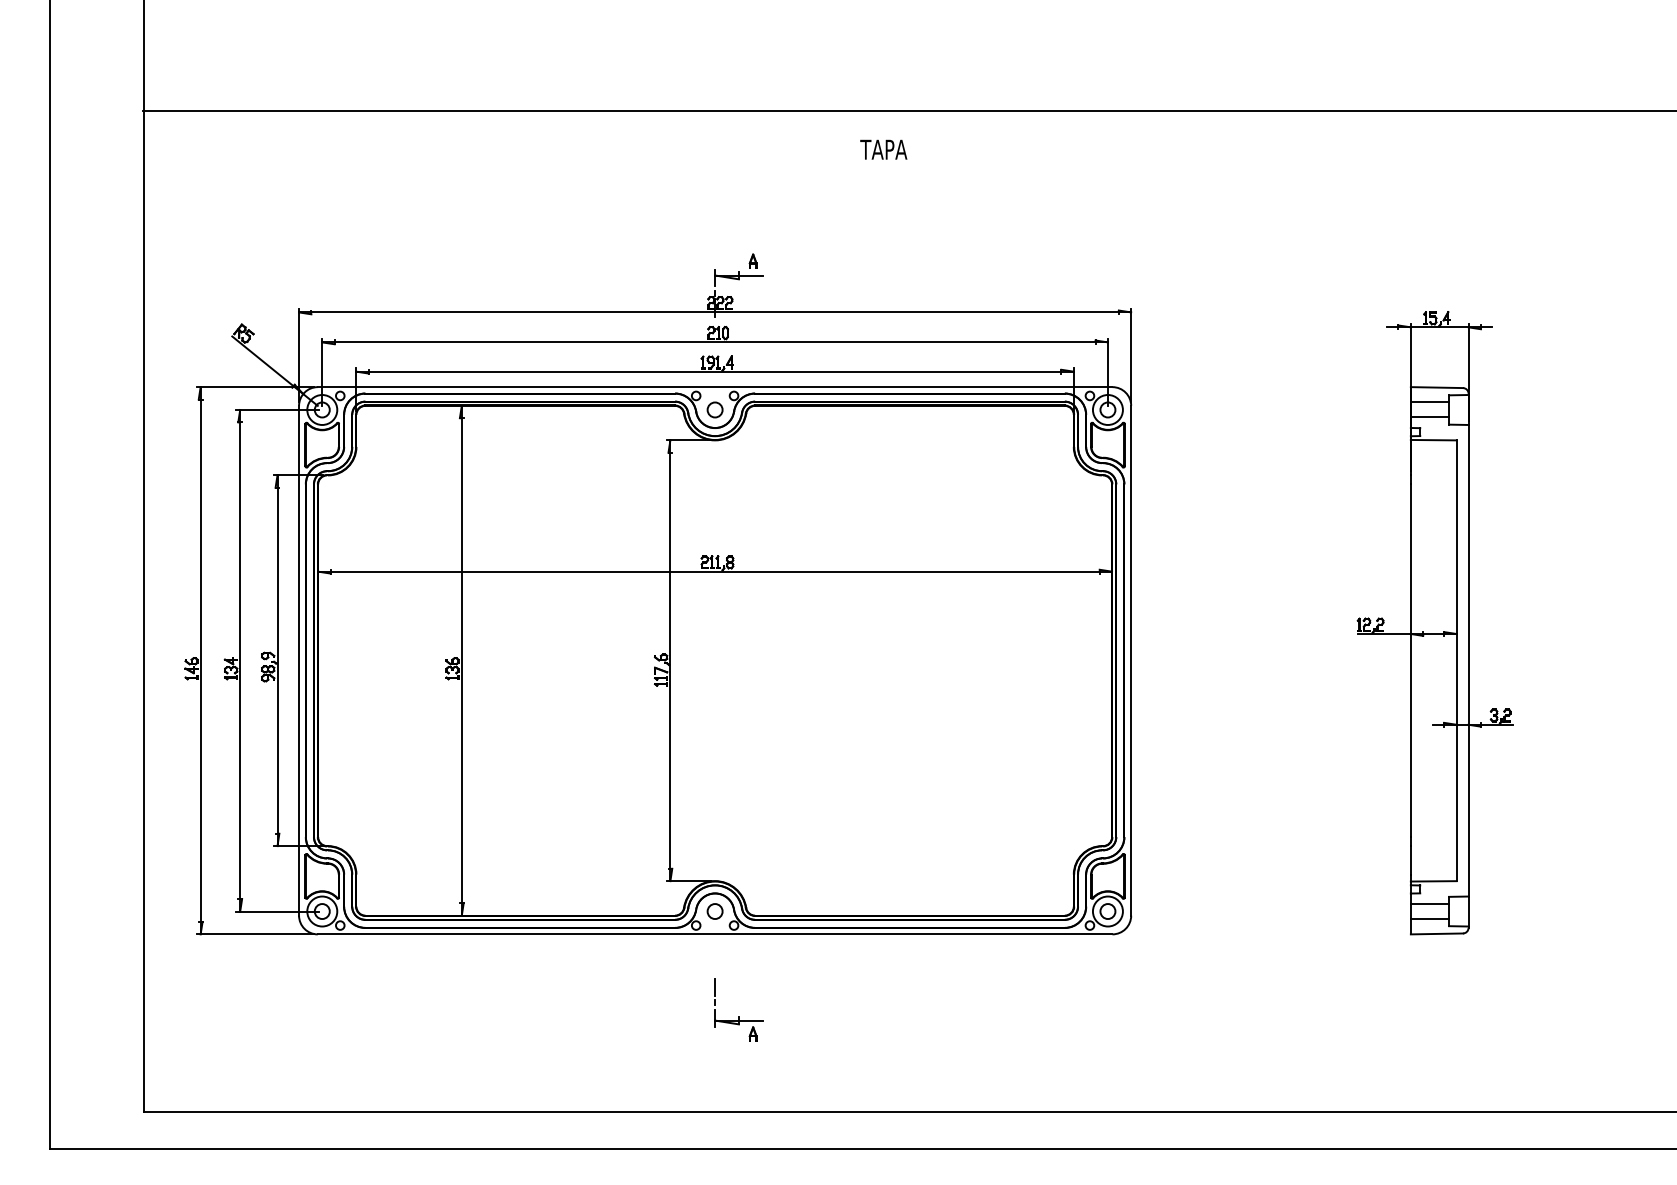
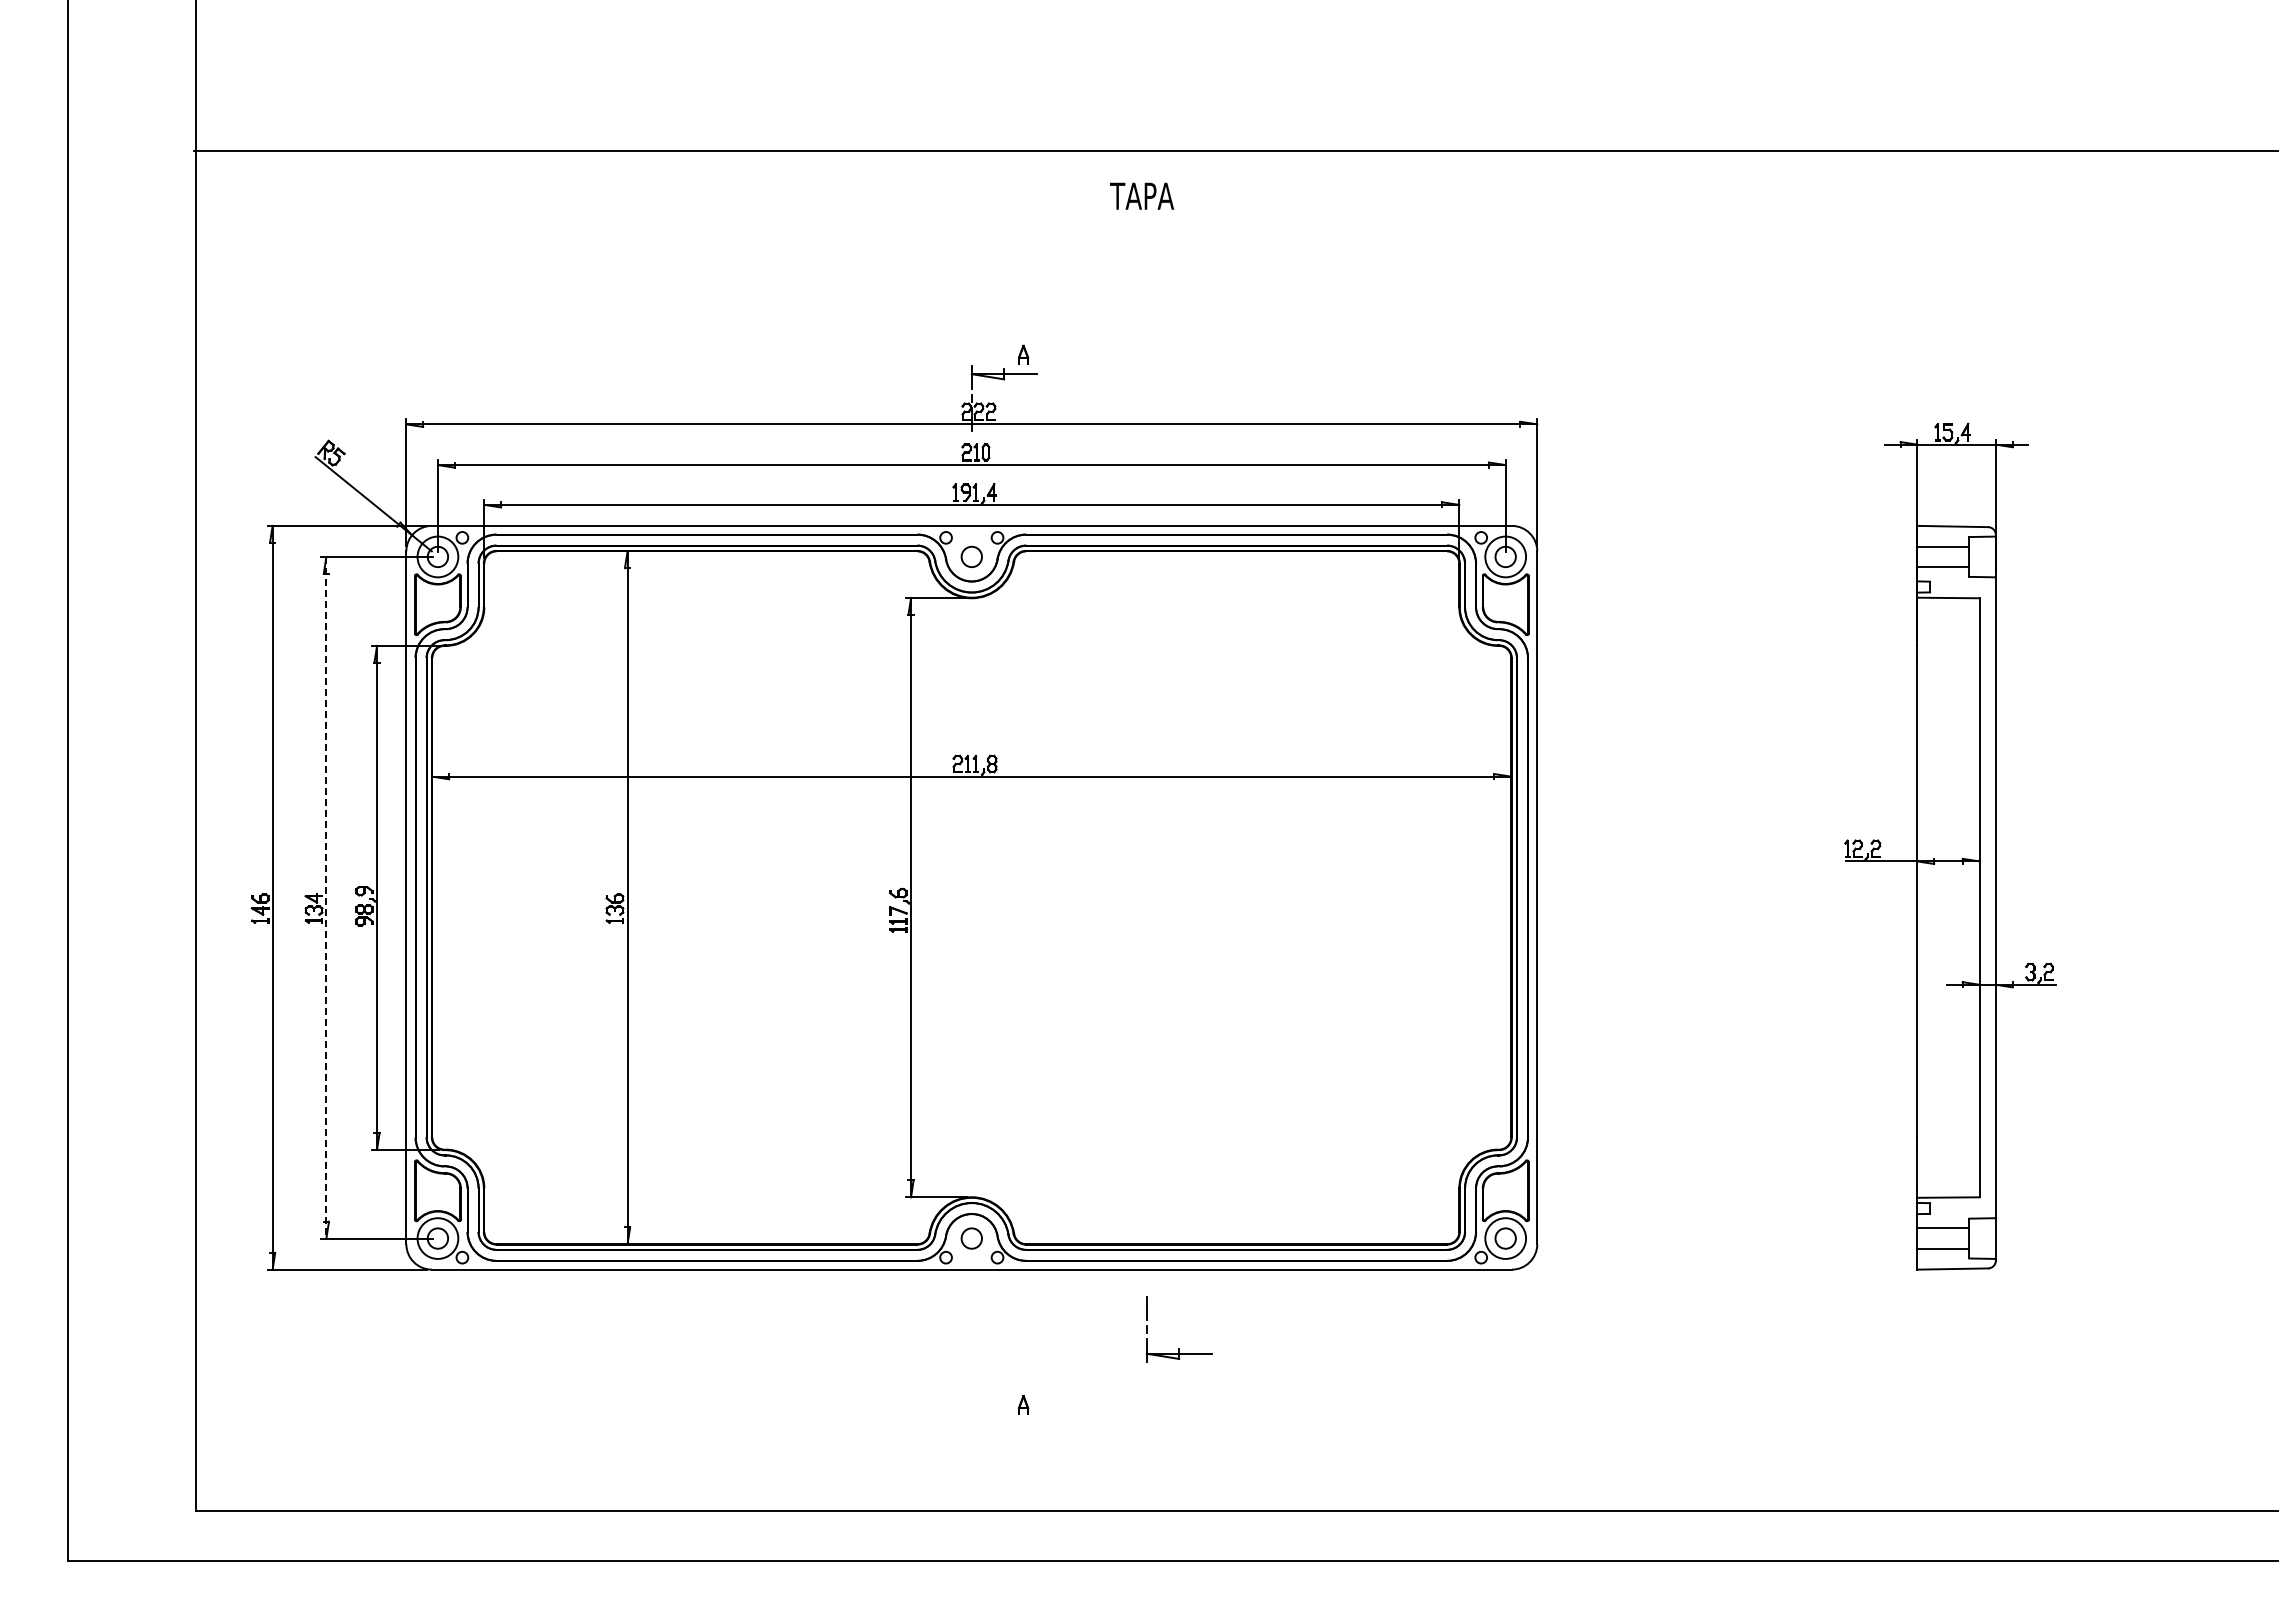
text: (883, 149) -> (1141, 195), moved
line: (240, 660) -> (326, 897), solid -> dashed
part: (738, 1016) -> (1178, 1348), moved

